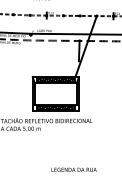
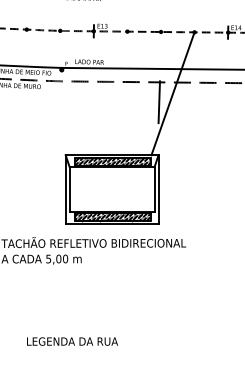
text: (73, 169) -> (71, 340), moved

